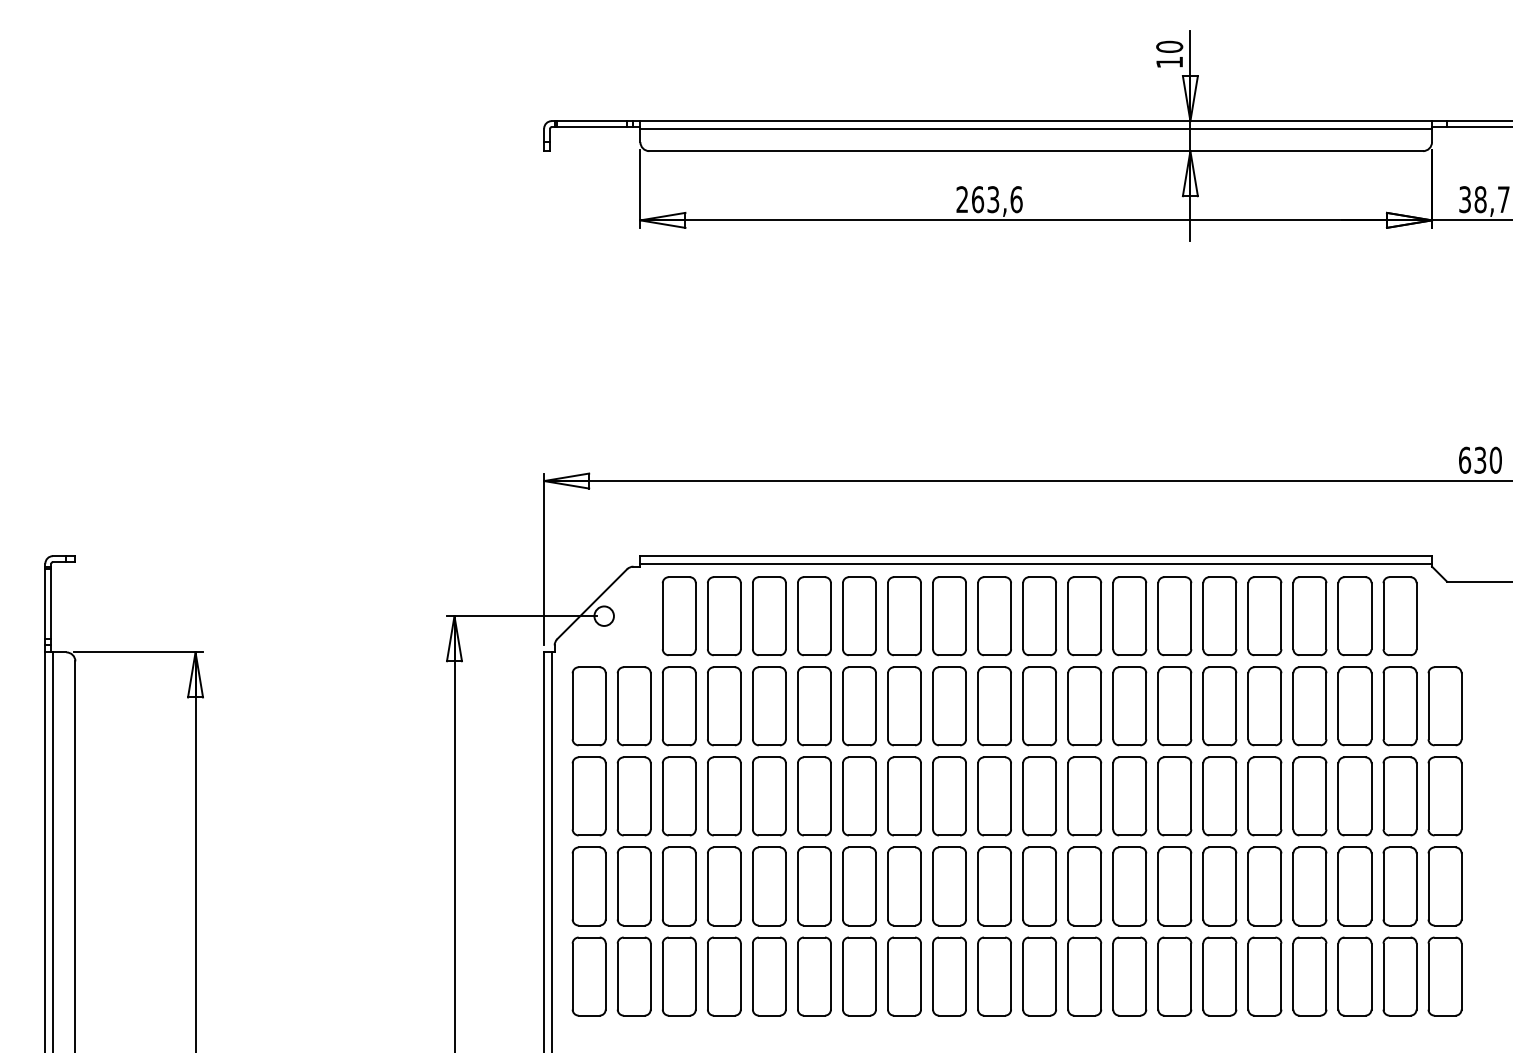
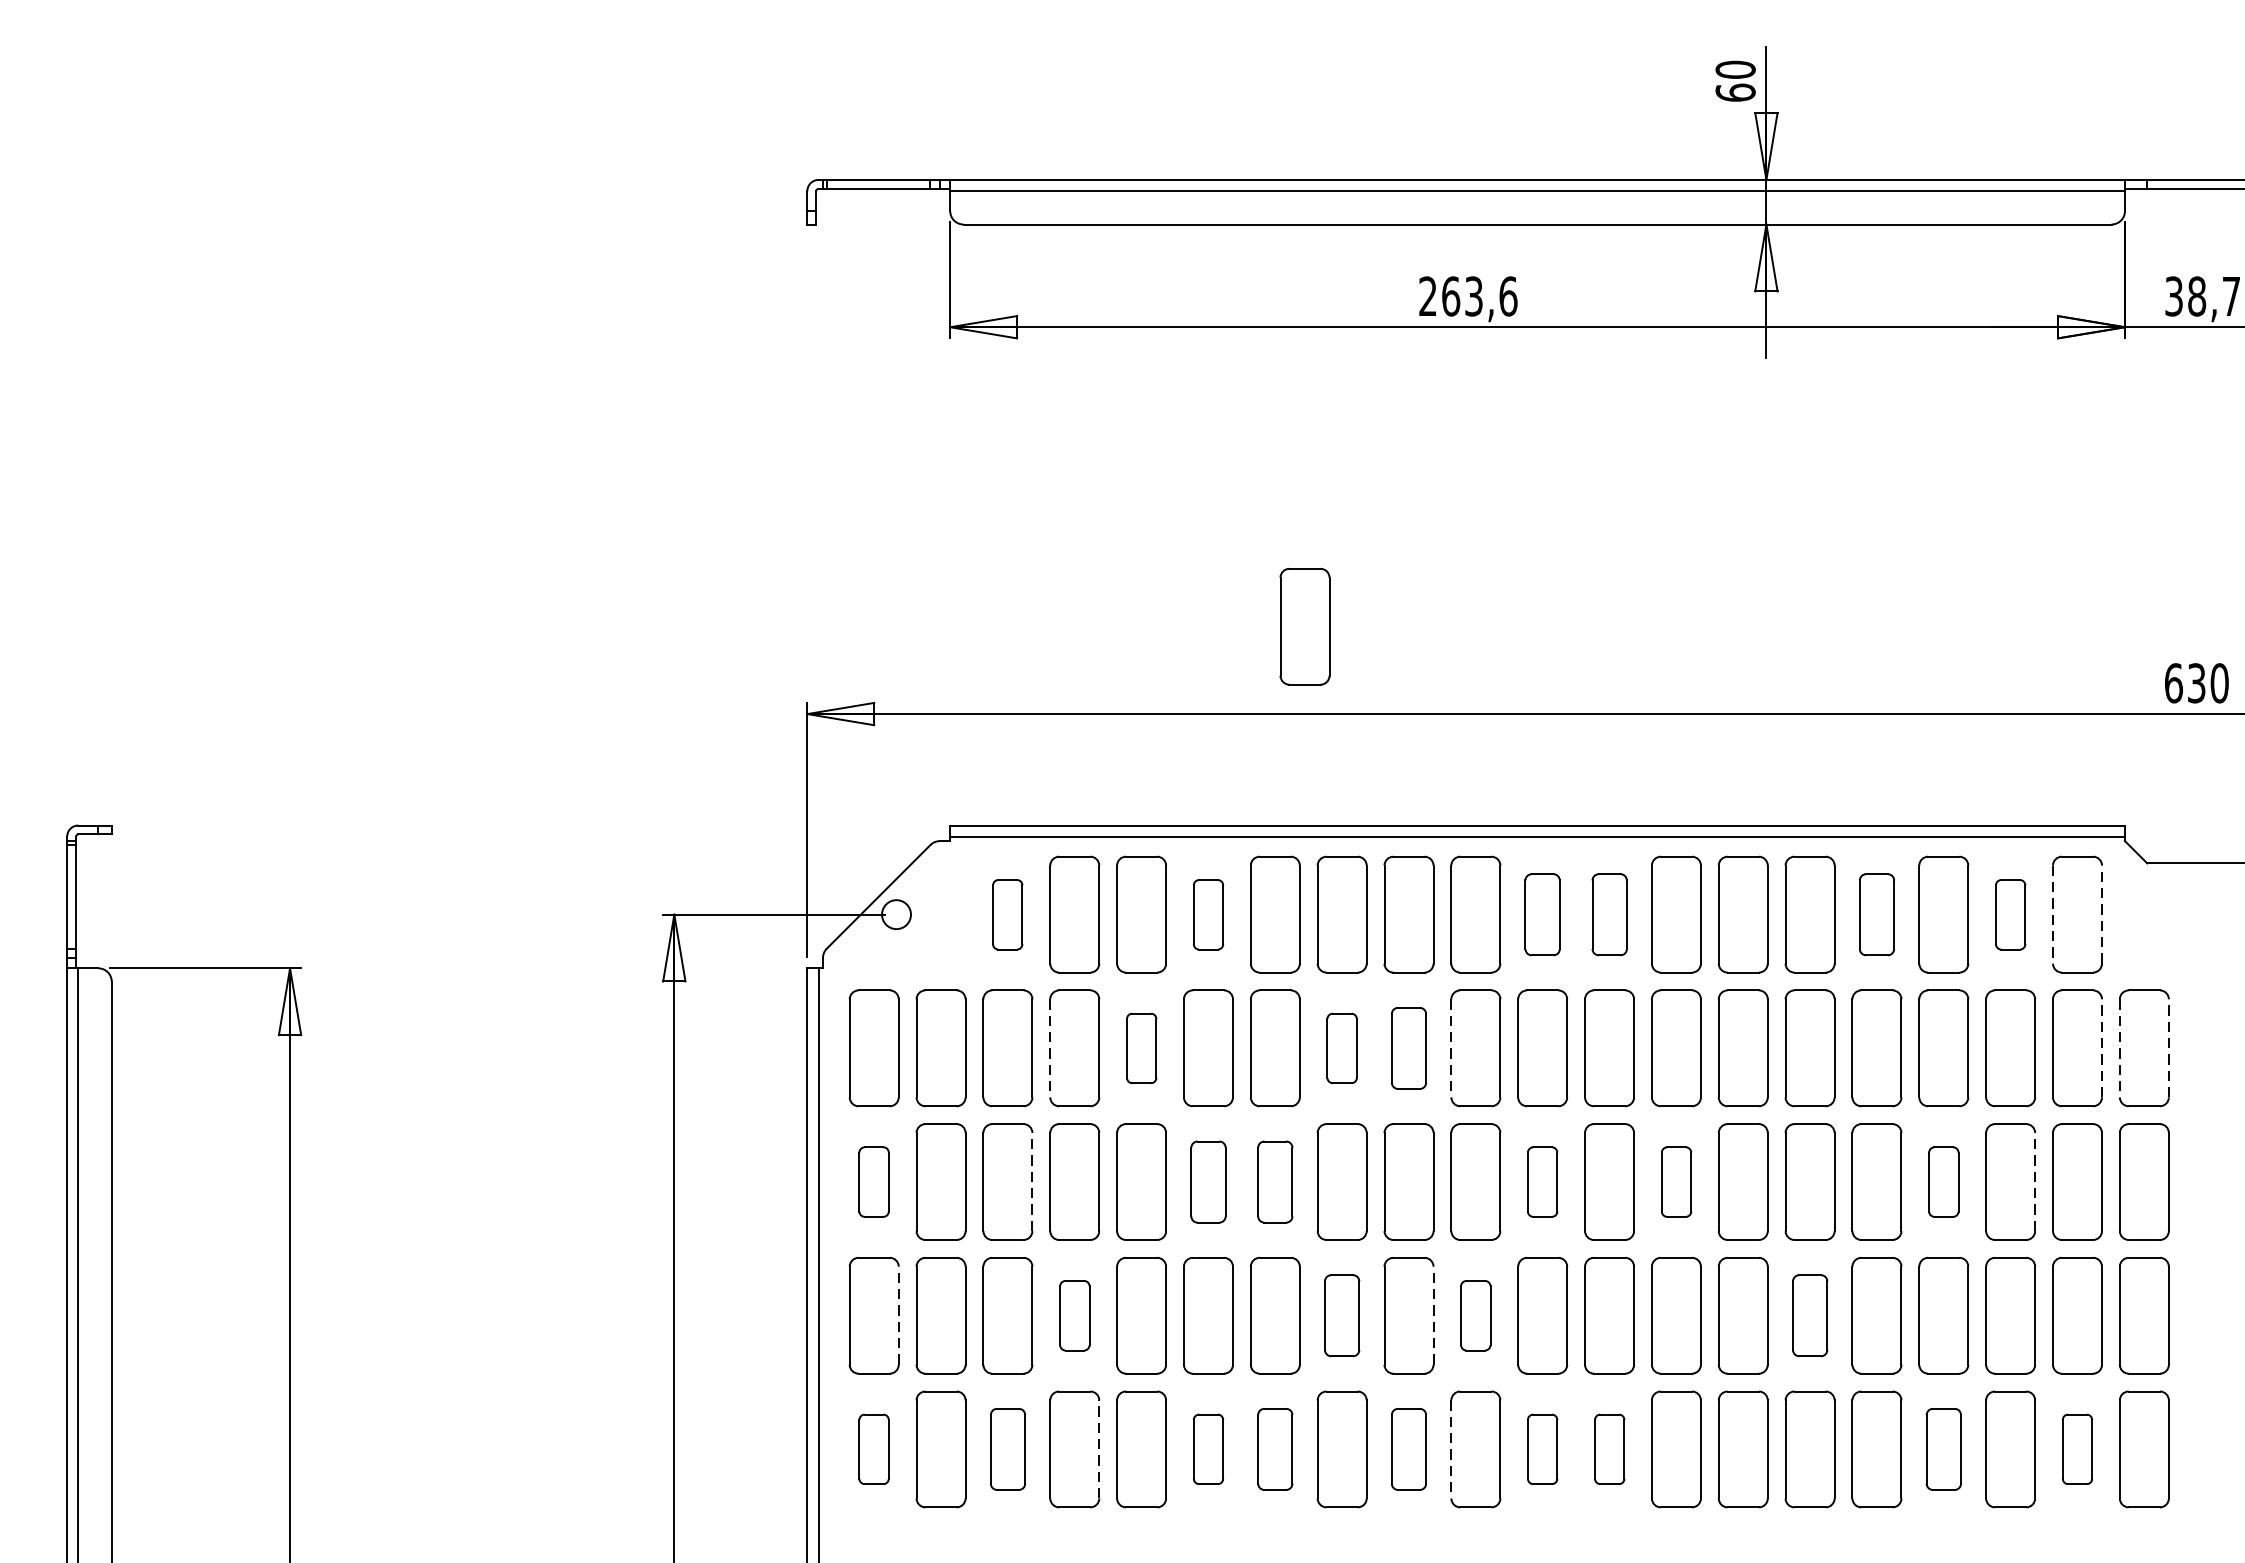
text: (1169, 62) -> (1735, 92), 10 -> 60
part: (879, 422) -> (1305, 627), added
line: (1416, 615) -> (2101, 913), solid -> dashed
part: (678, 616) -> (1006, 915), size x0.6
part: (814, 616) -> (1208, 915), size x0.6
part: (1039, 616) -> (1542, 915), size x0.7
part: (1084, 616) -> (1609, 915), size x0.7
part: (1264, 616) -> (1876, 915), size x0.7
part: (1354, 616) -> (2009, 915), size x0.6
line: (1383, 616) -> (2052, 915), solid -> dashed
line: (1416, 705) -> (2101, 1047), solid -> dashed
line: (1461, 705) -> (2168, 1047), solid -> dashed
line: (707, 706) -> (1049, 1048), solid -> dashed
part: (769, 706) -> (1141, 1048), size x0.6
part: (904, 706) -> (1342, 1048), size x0.6
part: (949, 706) -> (1408, 1048), size x0.7
line: (978, 706) -> (1451, 1048), solid -> dashed
line: (1428, 706) -> (2119, 1048), solid -> dashed
line: (695, 795) -> (1031, 1180), solid -> dashed
line: (1371, 795) -> (2035, 1180), solid -> dashed
part: (588, 796) -> (873, 1182), size x0.6
part: (814, 796) -> (1208, 1182), size x0.7
part: (859, 796) -> (1275, 1182), size x0.7
part: (1039, 796) -> (1542, 1182), size x0.6
part: (1129, 796) -> (1676, 1182), size x0.6
part: (1309, 796) -> (1943, 1182), size x0.6
line: (605, 886) -> (898, 1315), solid -> dashed
part: (724, 886) -> (1075, 1315), size x0.6
part: (904, 886) -> (1342, 1315), size x0.7
line: (966, 886) -> (1434, 1315), solid -> dashed
part: (994, 886) -> (1475, 1315), size x0.6
part: (1219, 886) -> (1809, 1315), size x0.7
part: (588, 976) -> (873, 1449), size x0.6
part: (679, 976) -> (1008, 1449), size x0.7
line: (740, 976) -> (1098, 1449), solid -> dashed
part: (814, 976) -> (1208, 1449), size x0.6
part: (859, 976) -> (1275, 1449), size x0.7
part: (949, 976) -> (1408, 1449), size x0.7
part: (1039, 976) -> (1542, 1449), size x0.6
part: (1084, 976) -> (1609, 1449), size x0.6
part: (1309, 976) -> (1943, 1449), size x0.7
part: (1399, 976) -> (2076, 1449), size x0.6
line: (978, 977) -> (1451, 1450), solid -> dashed

